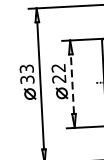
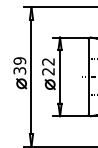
text: (26, 68) -> (19, 60), 33 -> 39
line: (72, 83) -> (60, 76), dashed -> solid

